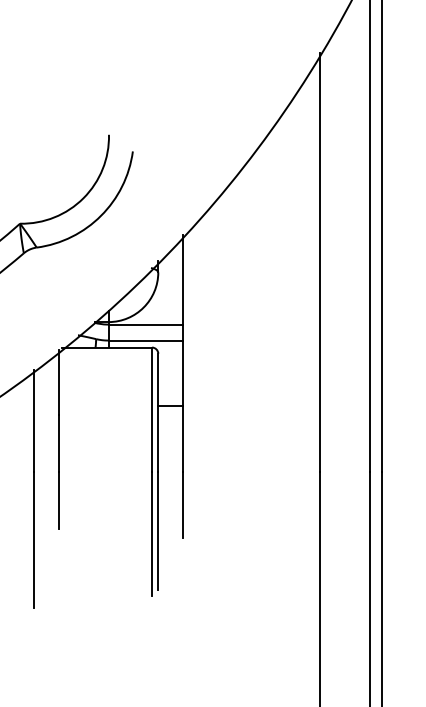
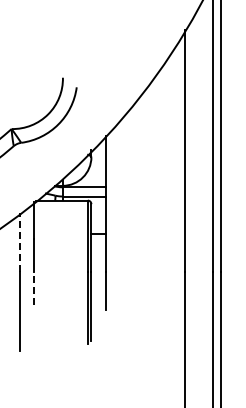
line: (33, 420) -> (19, 242), solid -> dashed
line: (59, 499) -> (34, 288), solid -> dashed

